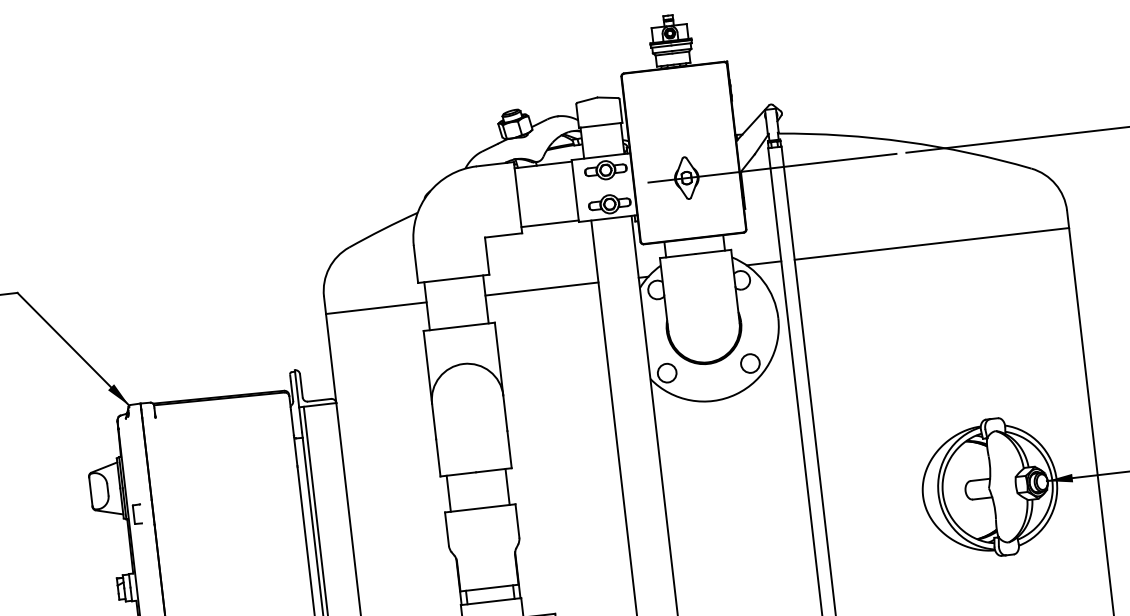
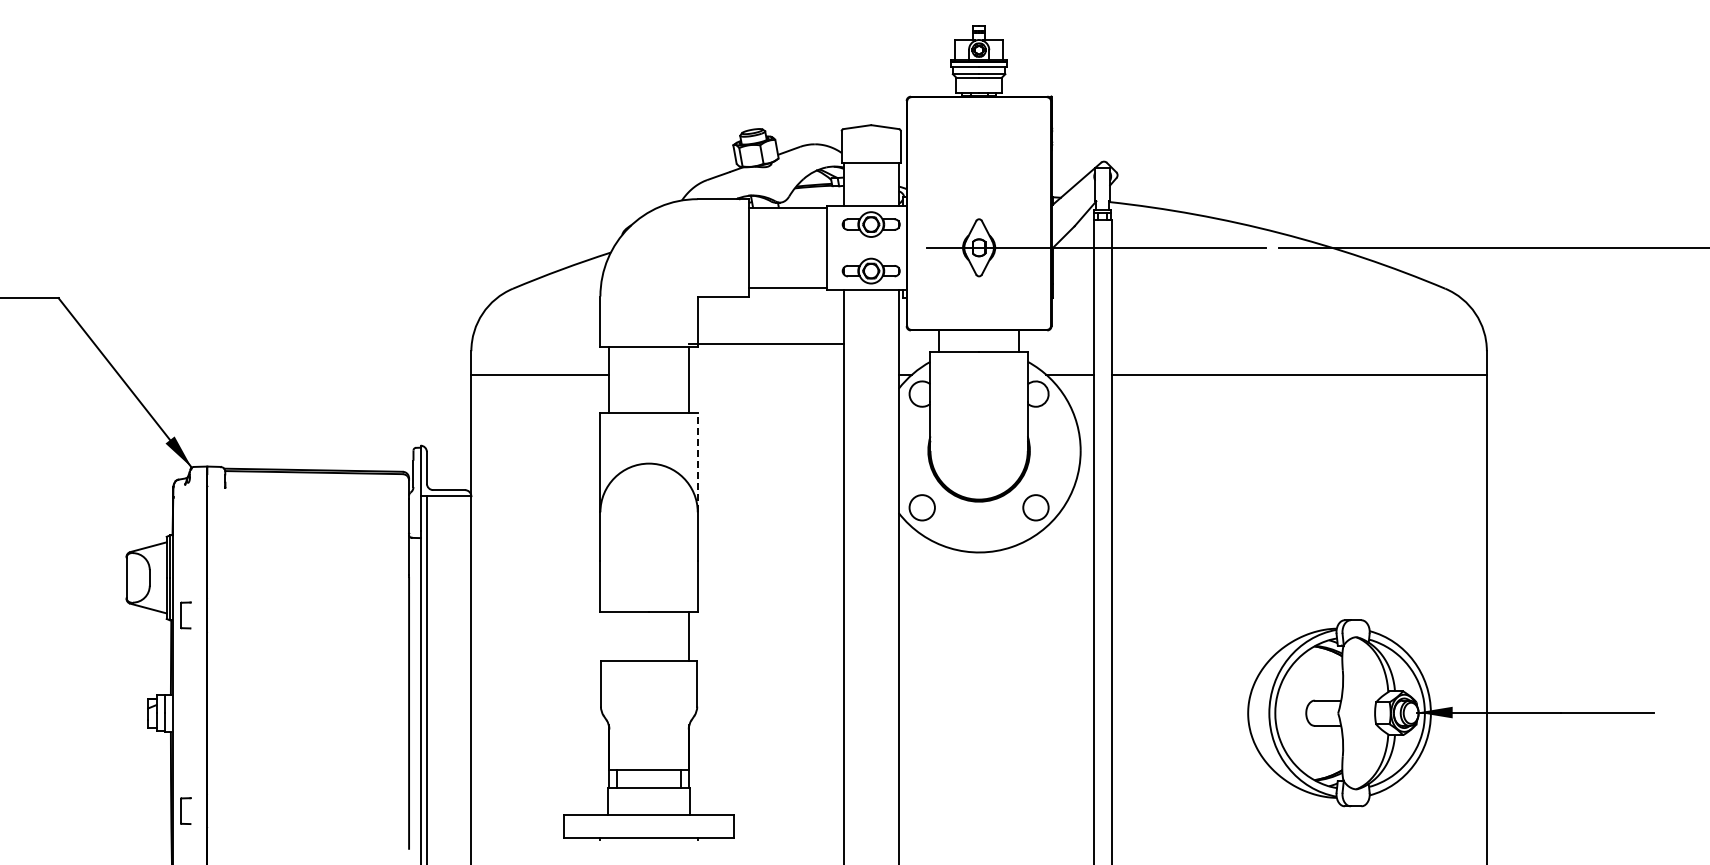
line: (541, 288) -> (766, 343), moved
line: (498, 359) -> (697, 462), solid -> dashed
line: (448, 493) -> (608, 635), removed

